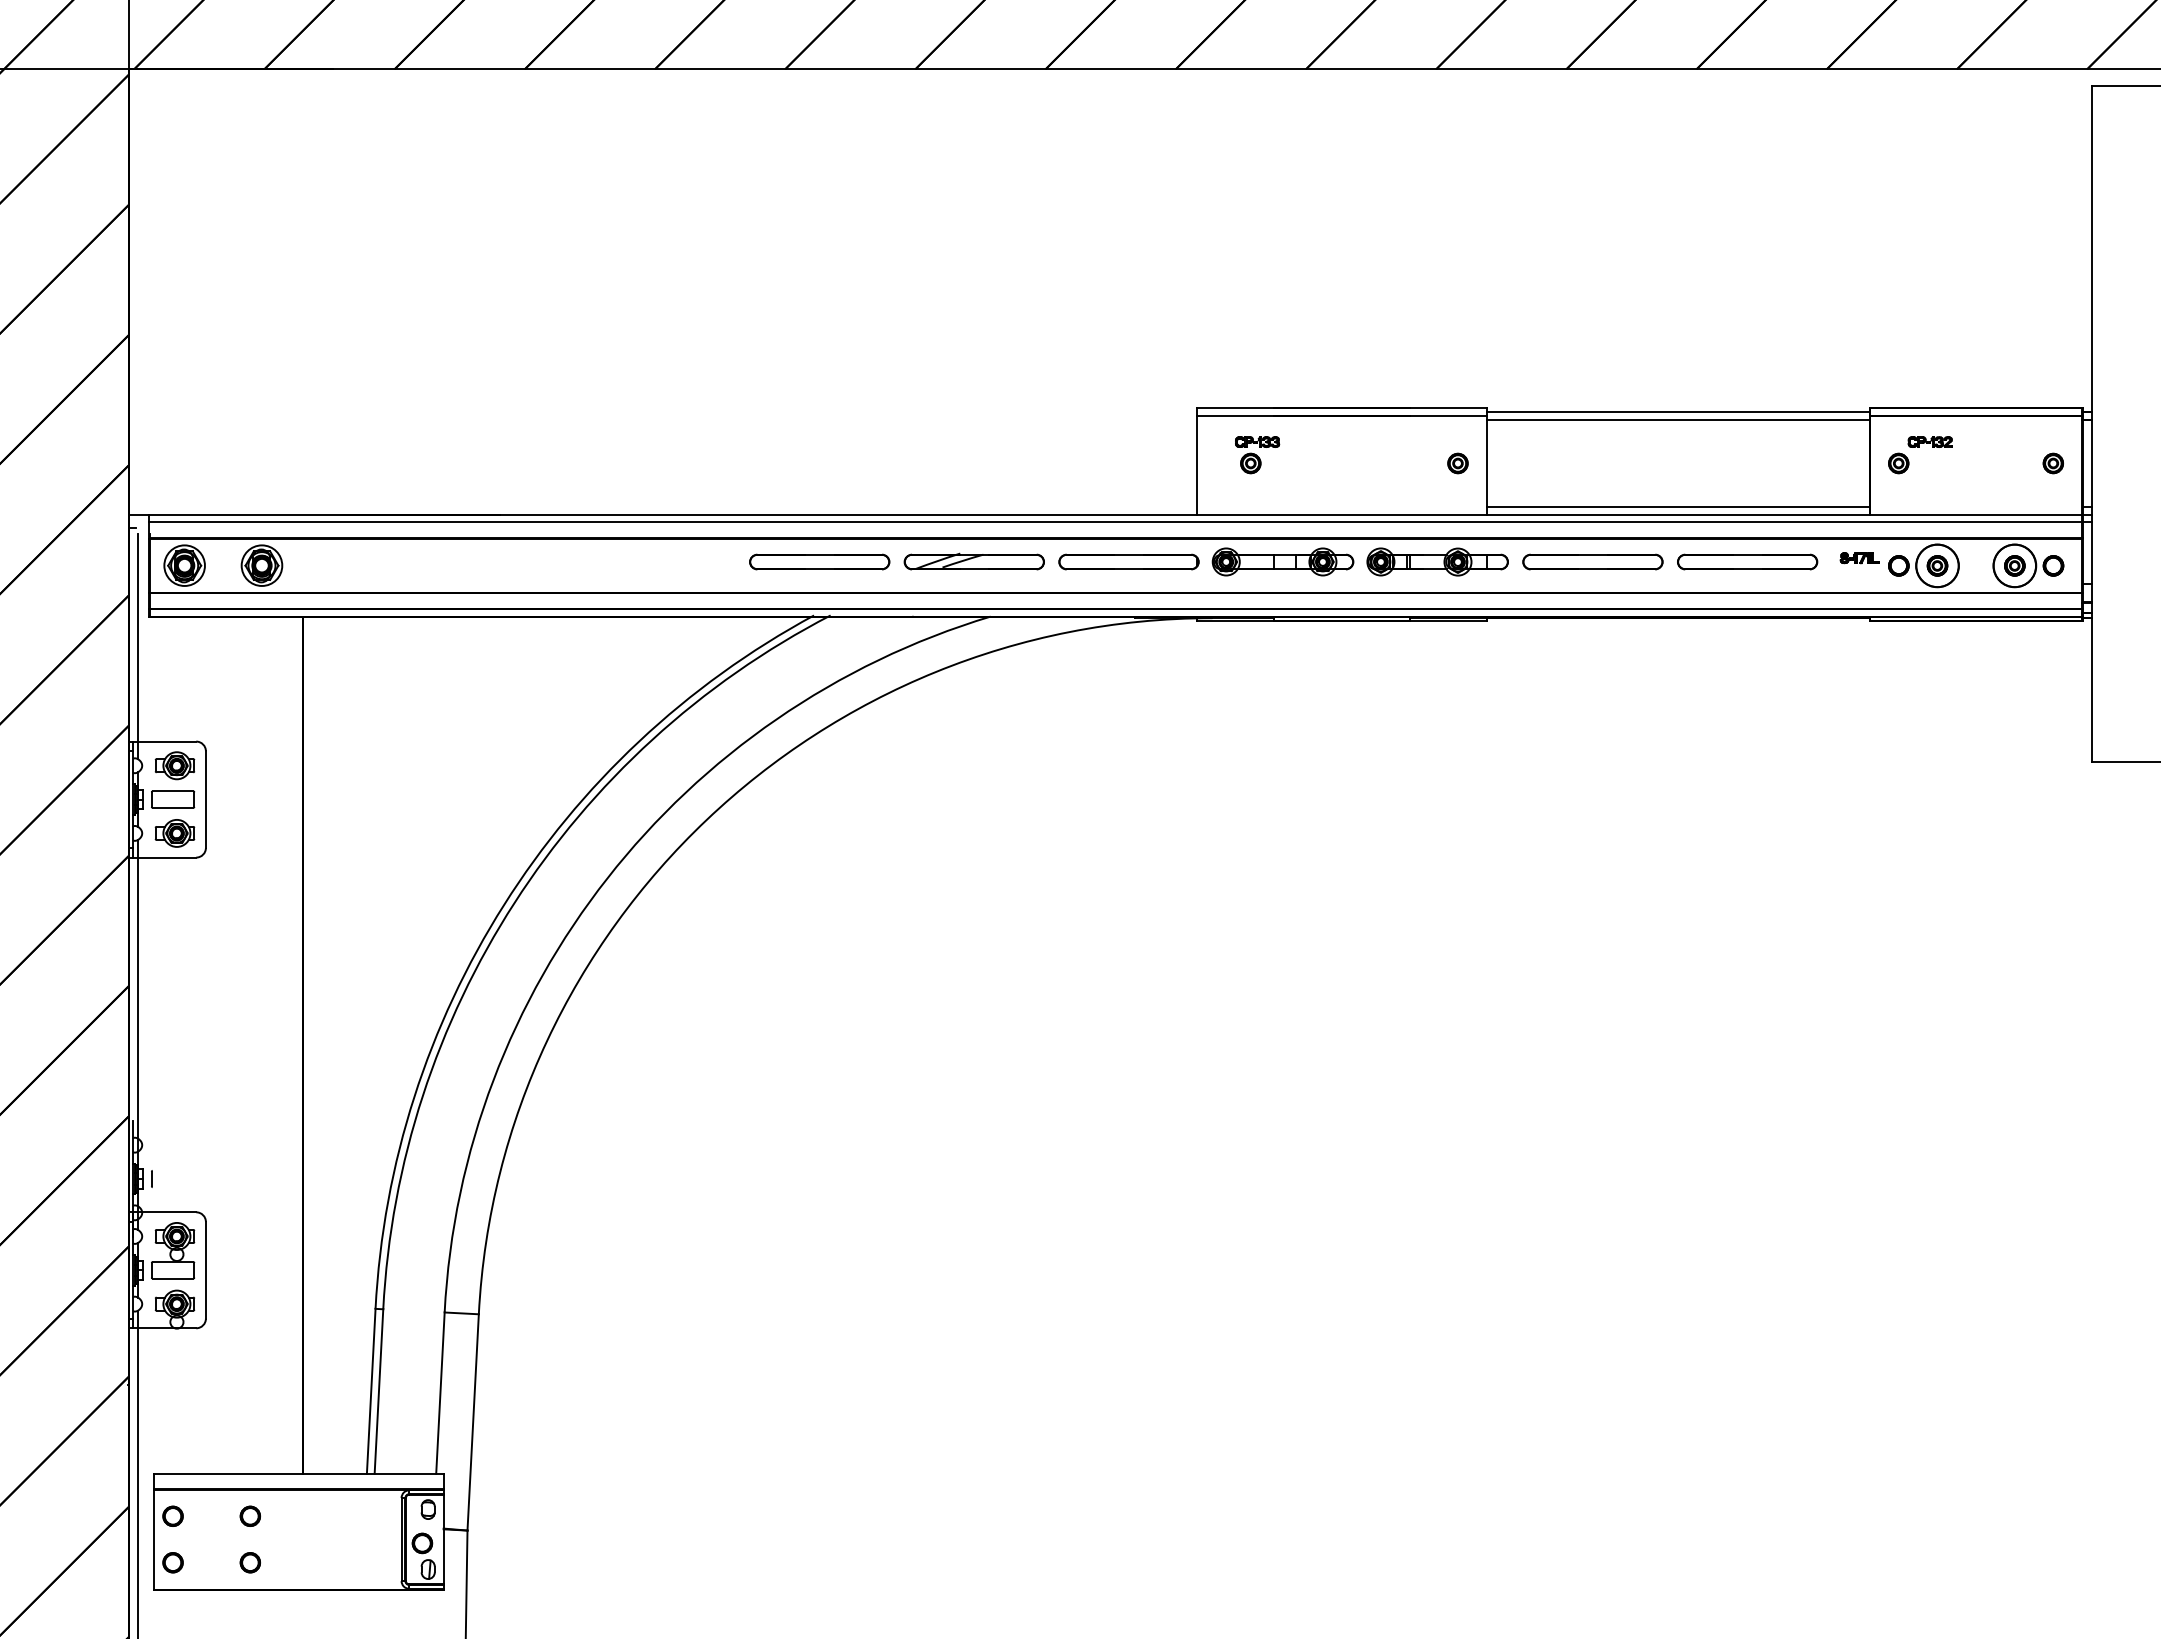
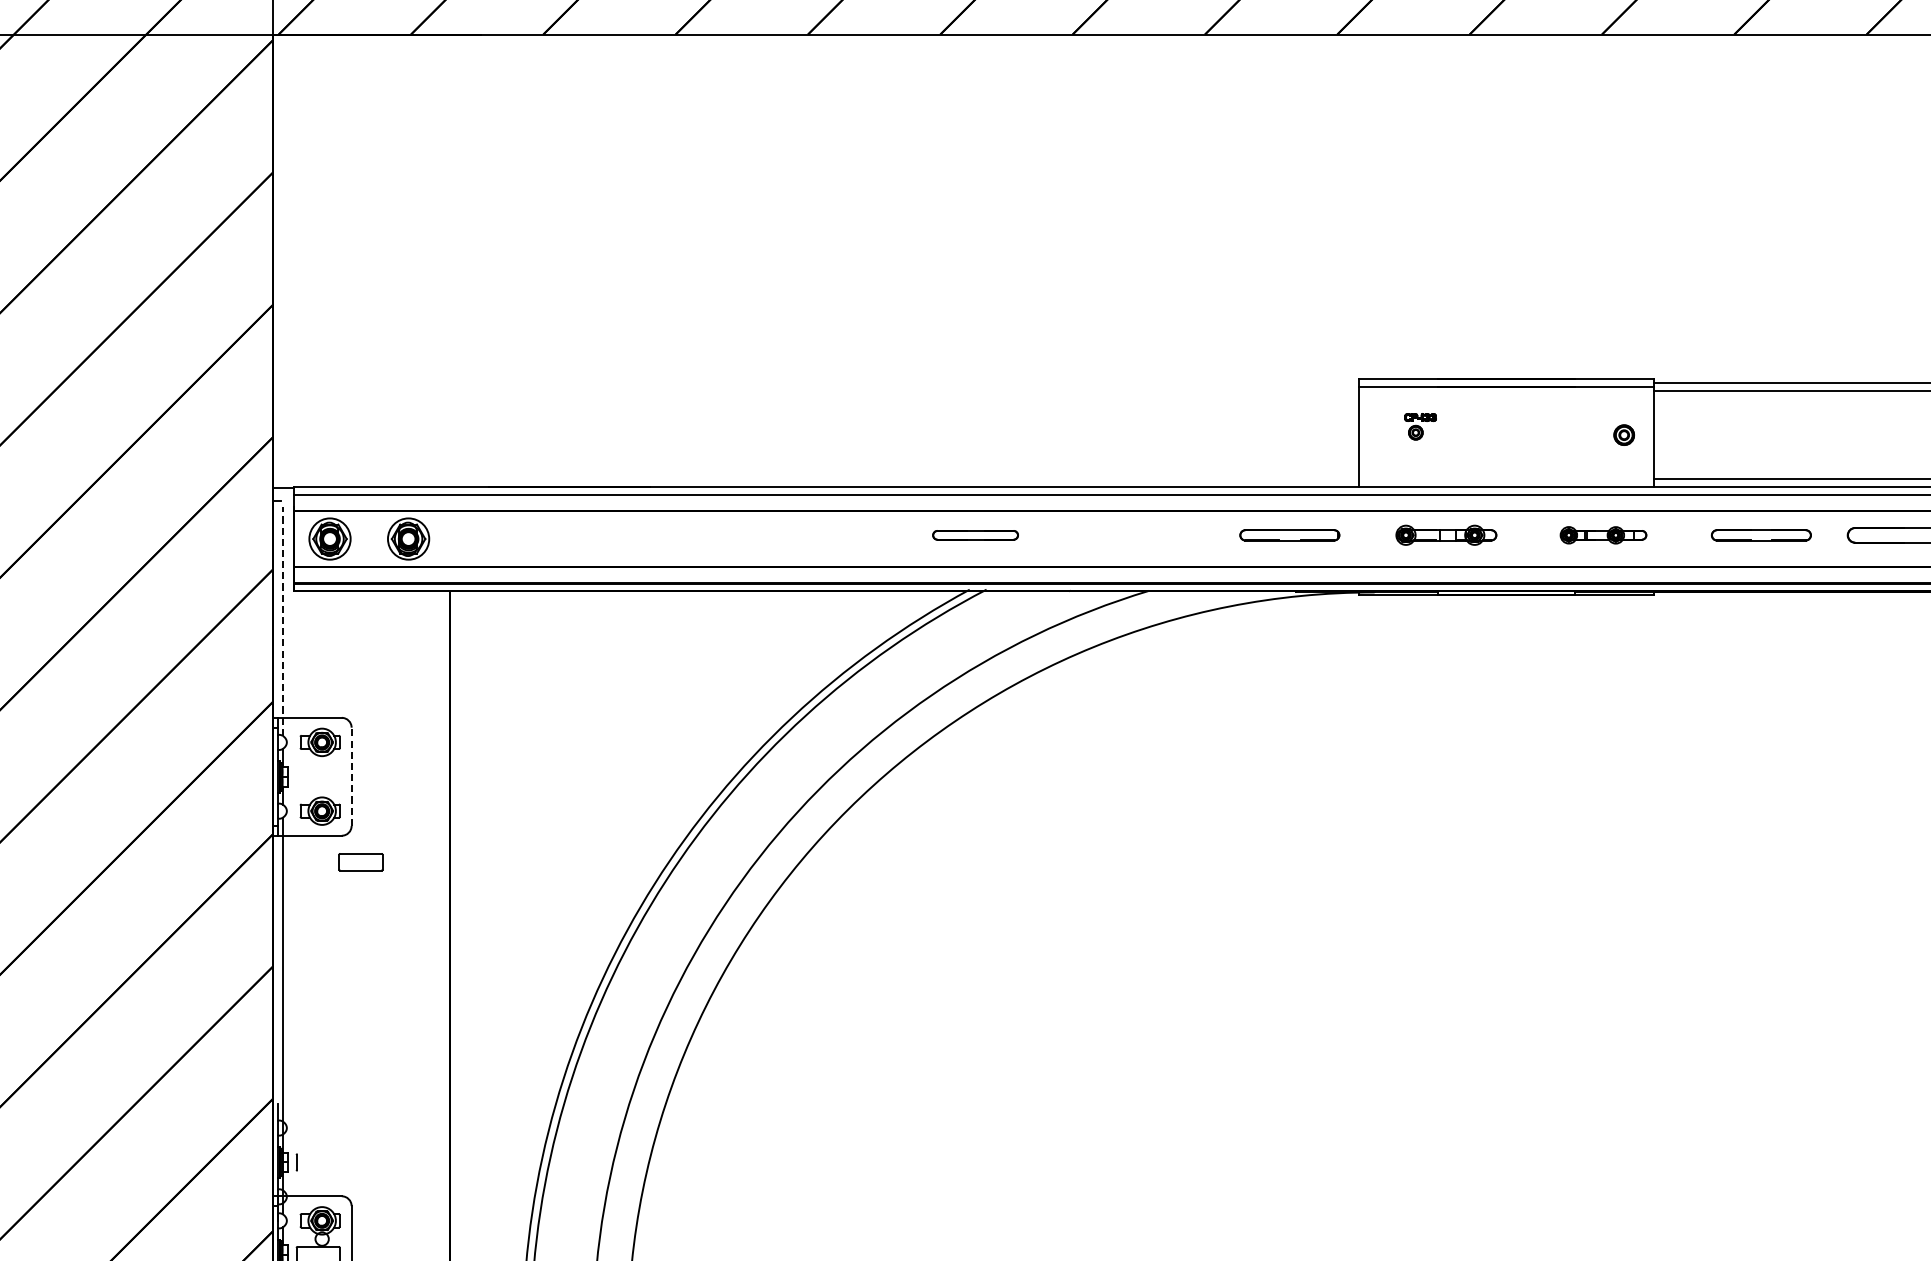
part: (1257, 455) -> (1420, 427), size x0.7
part: (819, 561) -> (975, 534), size x0.6
part: (973, 561) -> (1131, 534), removed
part: (1128, 561) -> (1289, 534), size x0.7
part: (1282, 561) -> (1445, 534), size x0.7
part: (1437, 561) -> (1603, 534), size x0.6
part: (1592, 561) -> (1760, 534), size x0.7
line: (138, 646) -> (283, 621), solid -> dashed
part: (173, 799) -> (361, 862), moved
line: (205, 799) -> (351, 776), solid -> dashed

